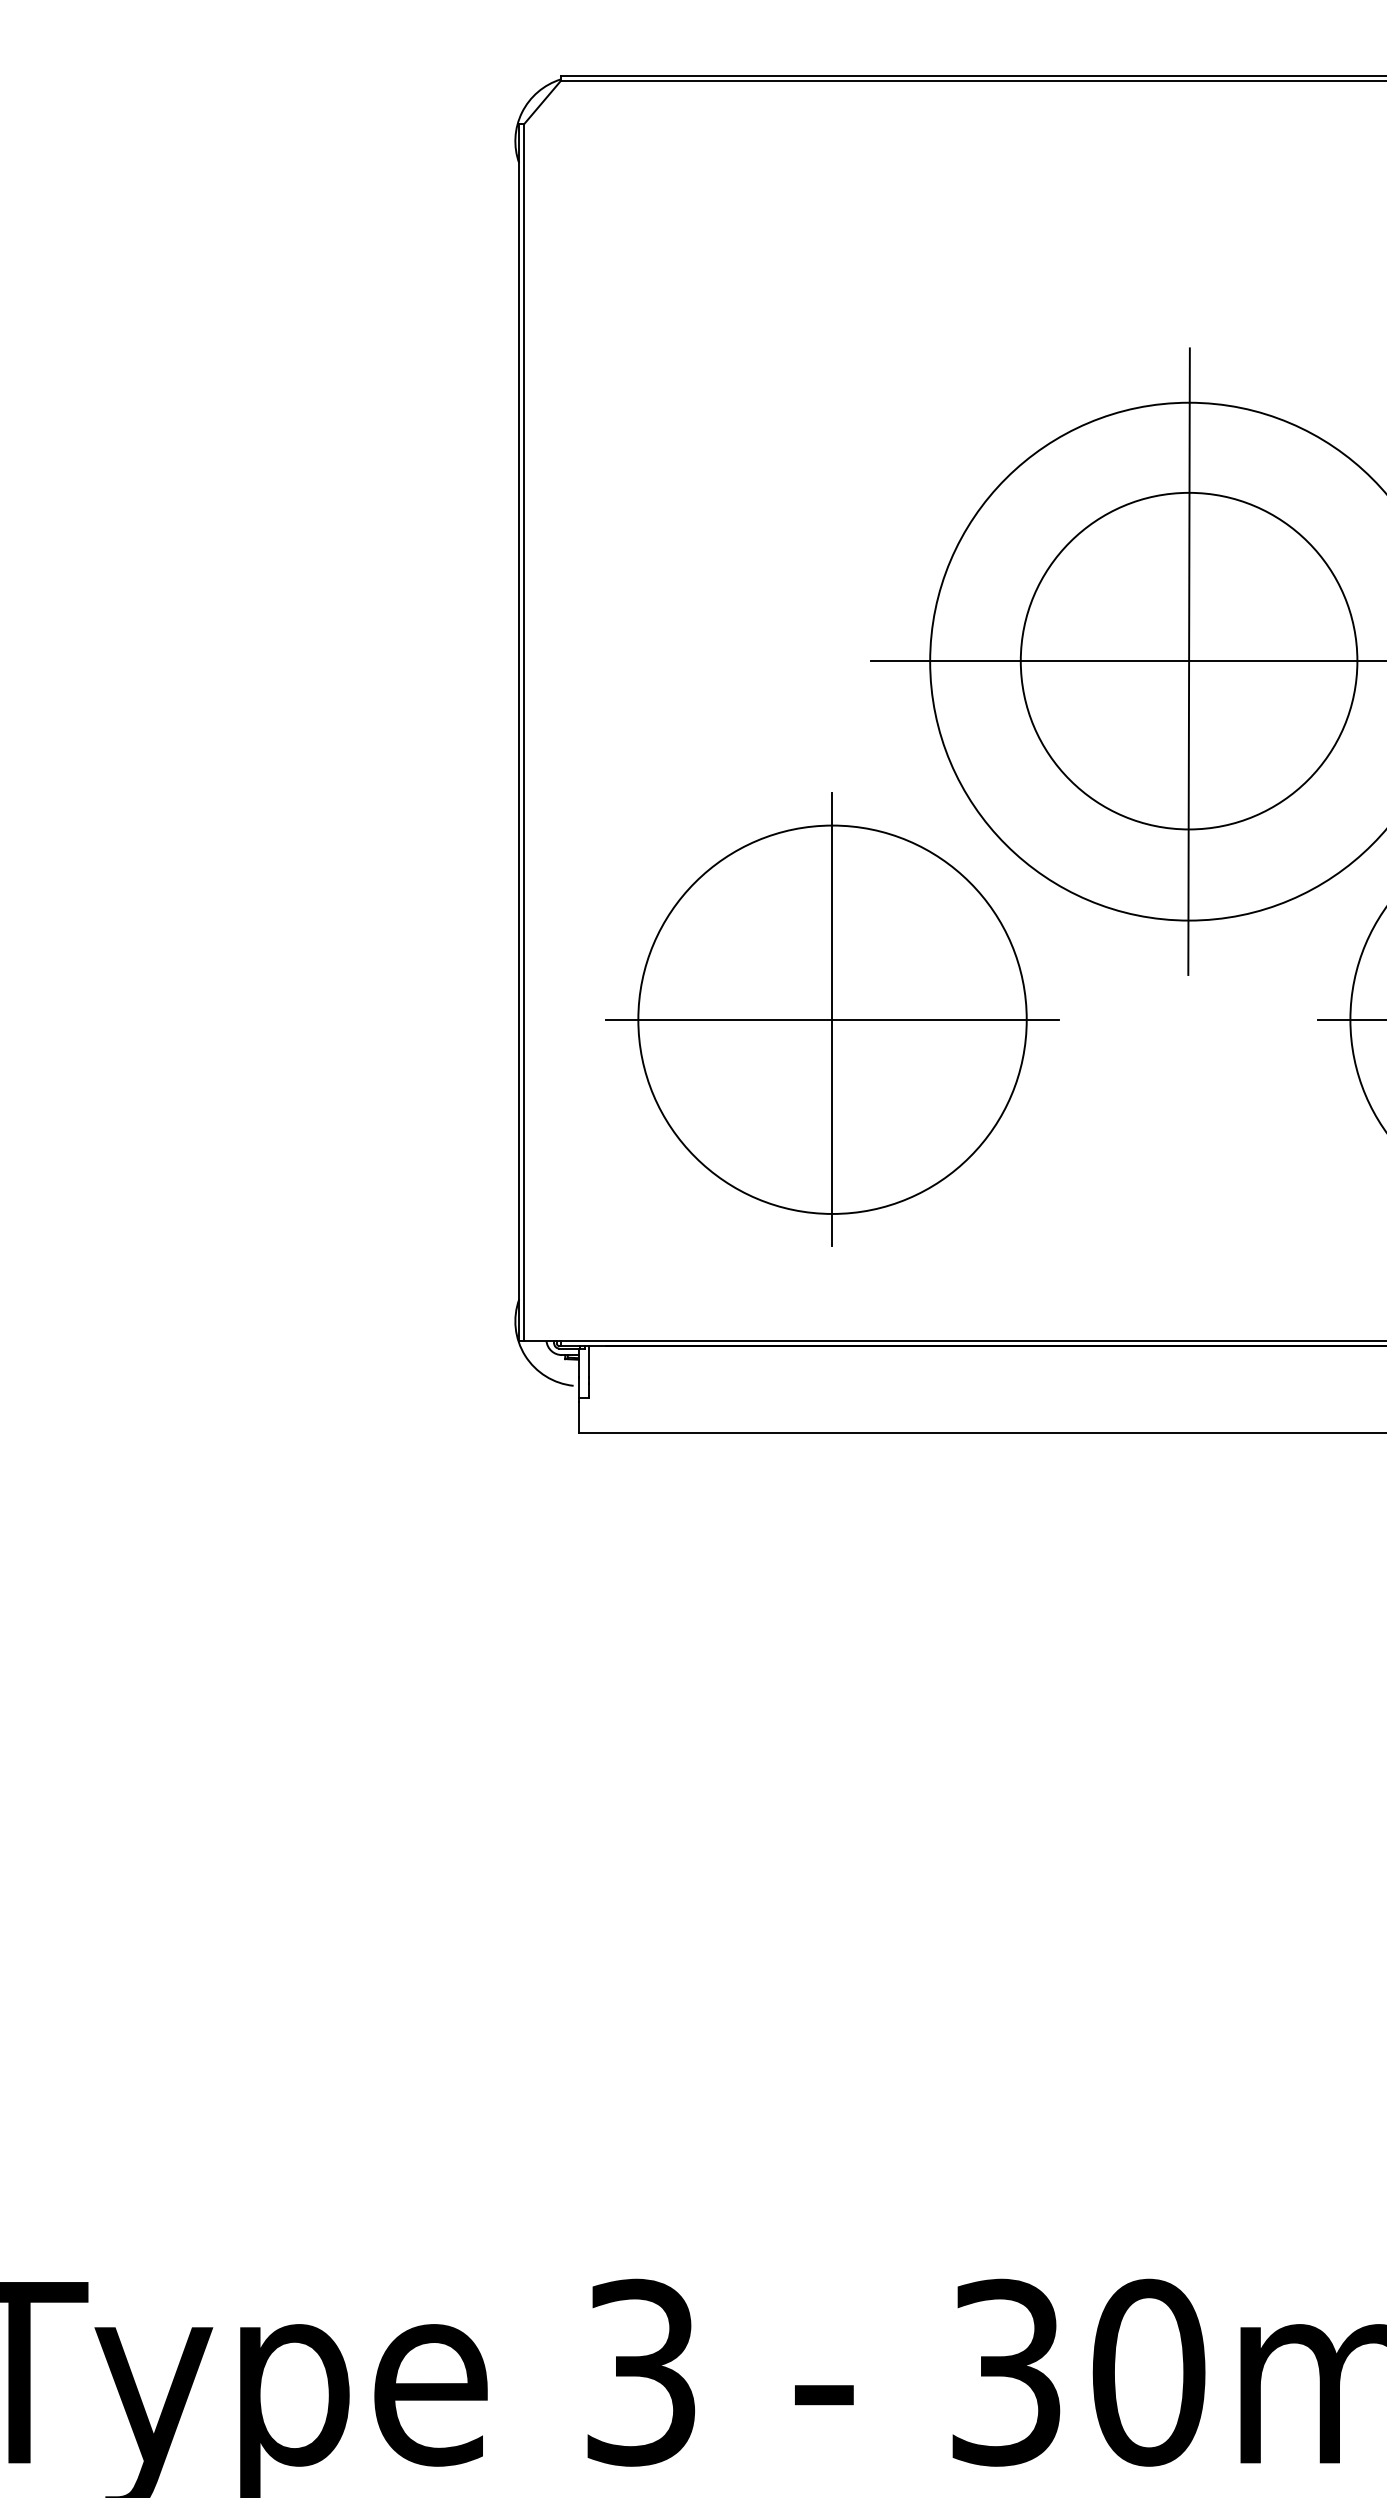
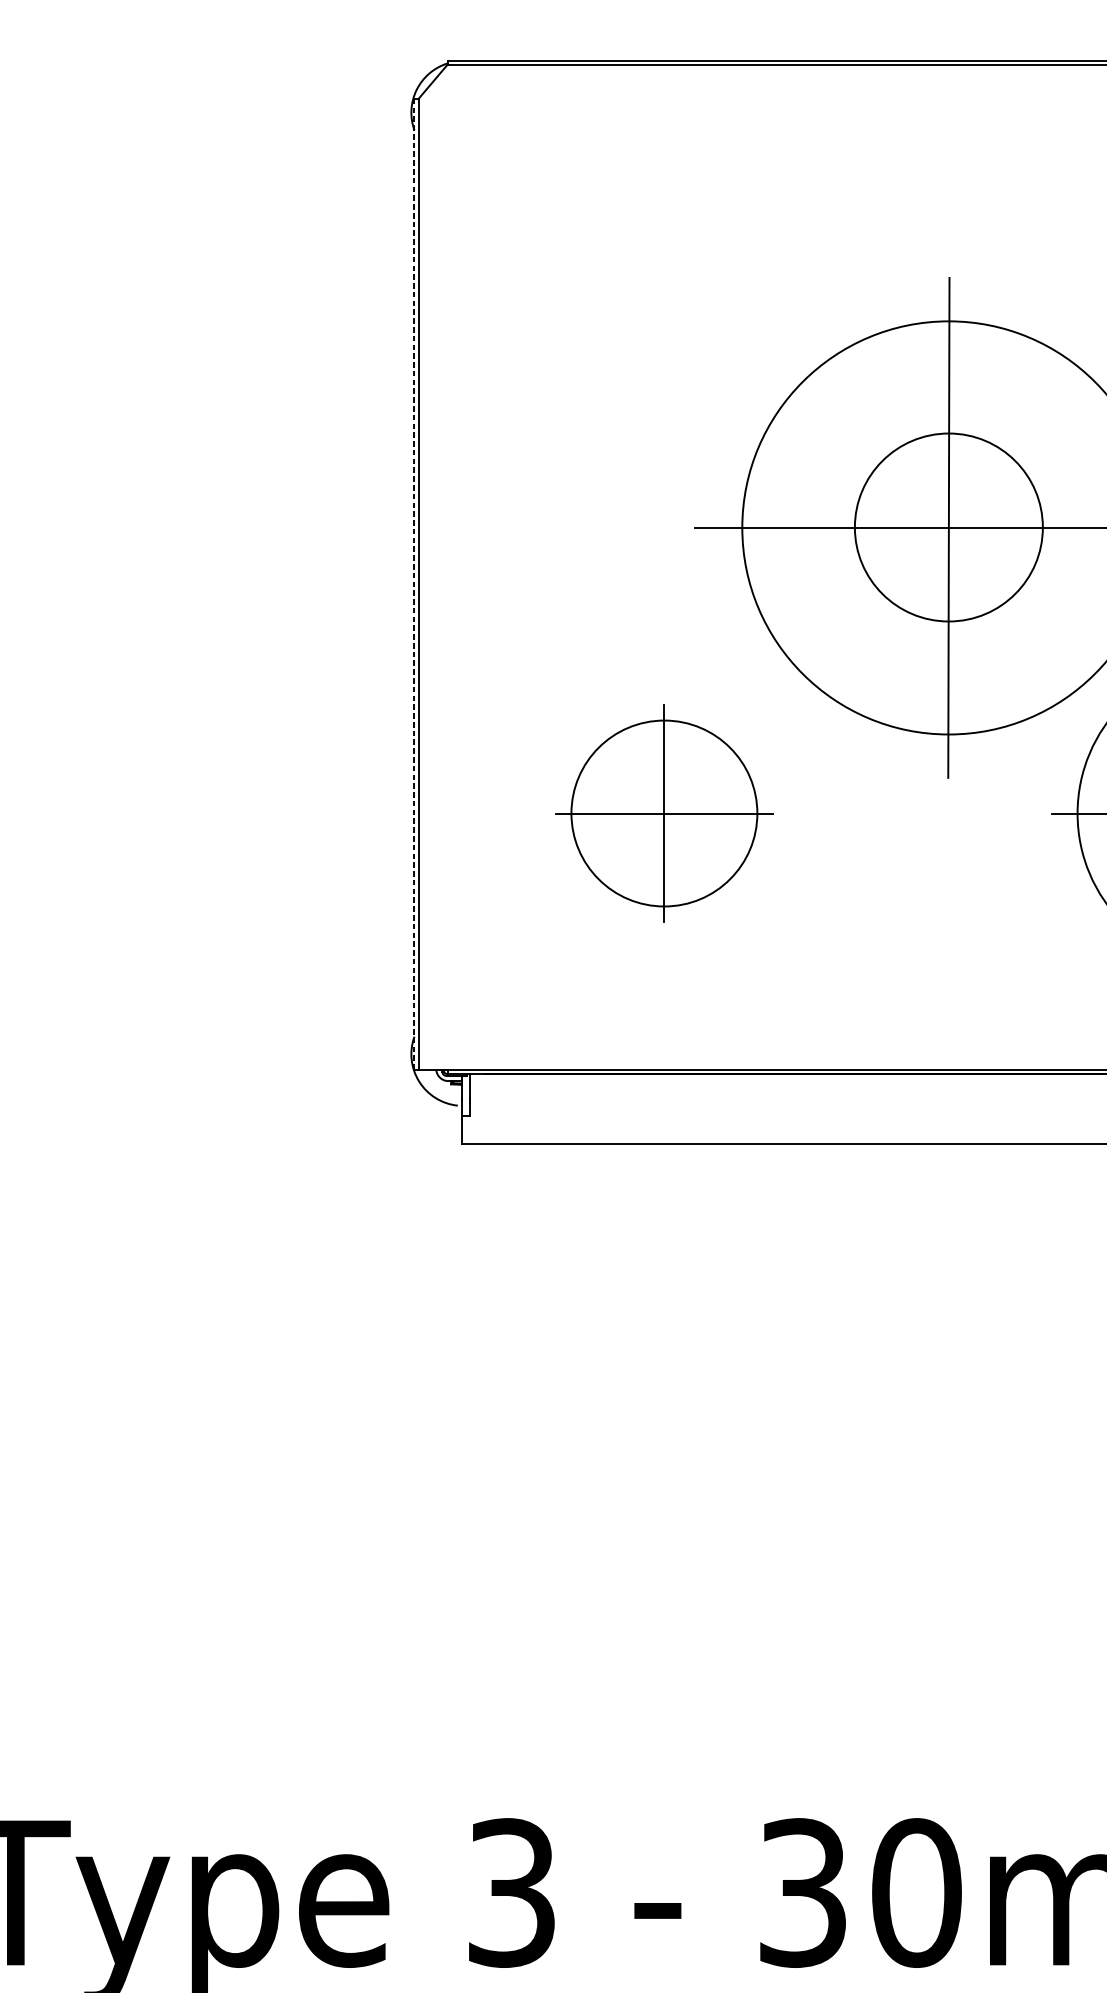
circle: (1188, 660) -> (948, 526), size x0.7
line: (519, 731) -> (414, 583), solid -> dashed
part: (832, 1019) -> (664, 813), size x0.6

